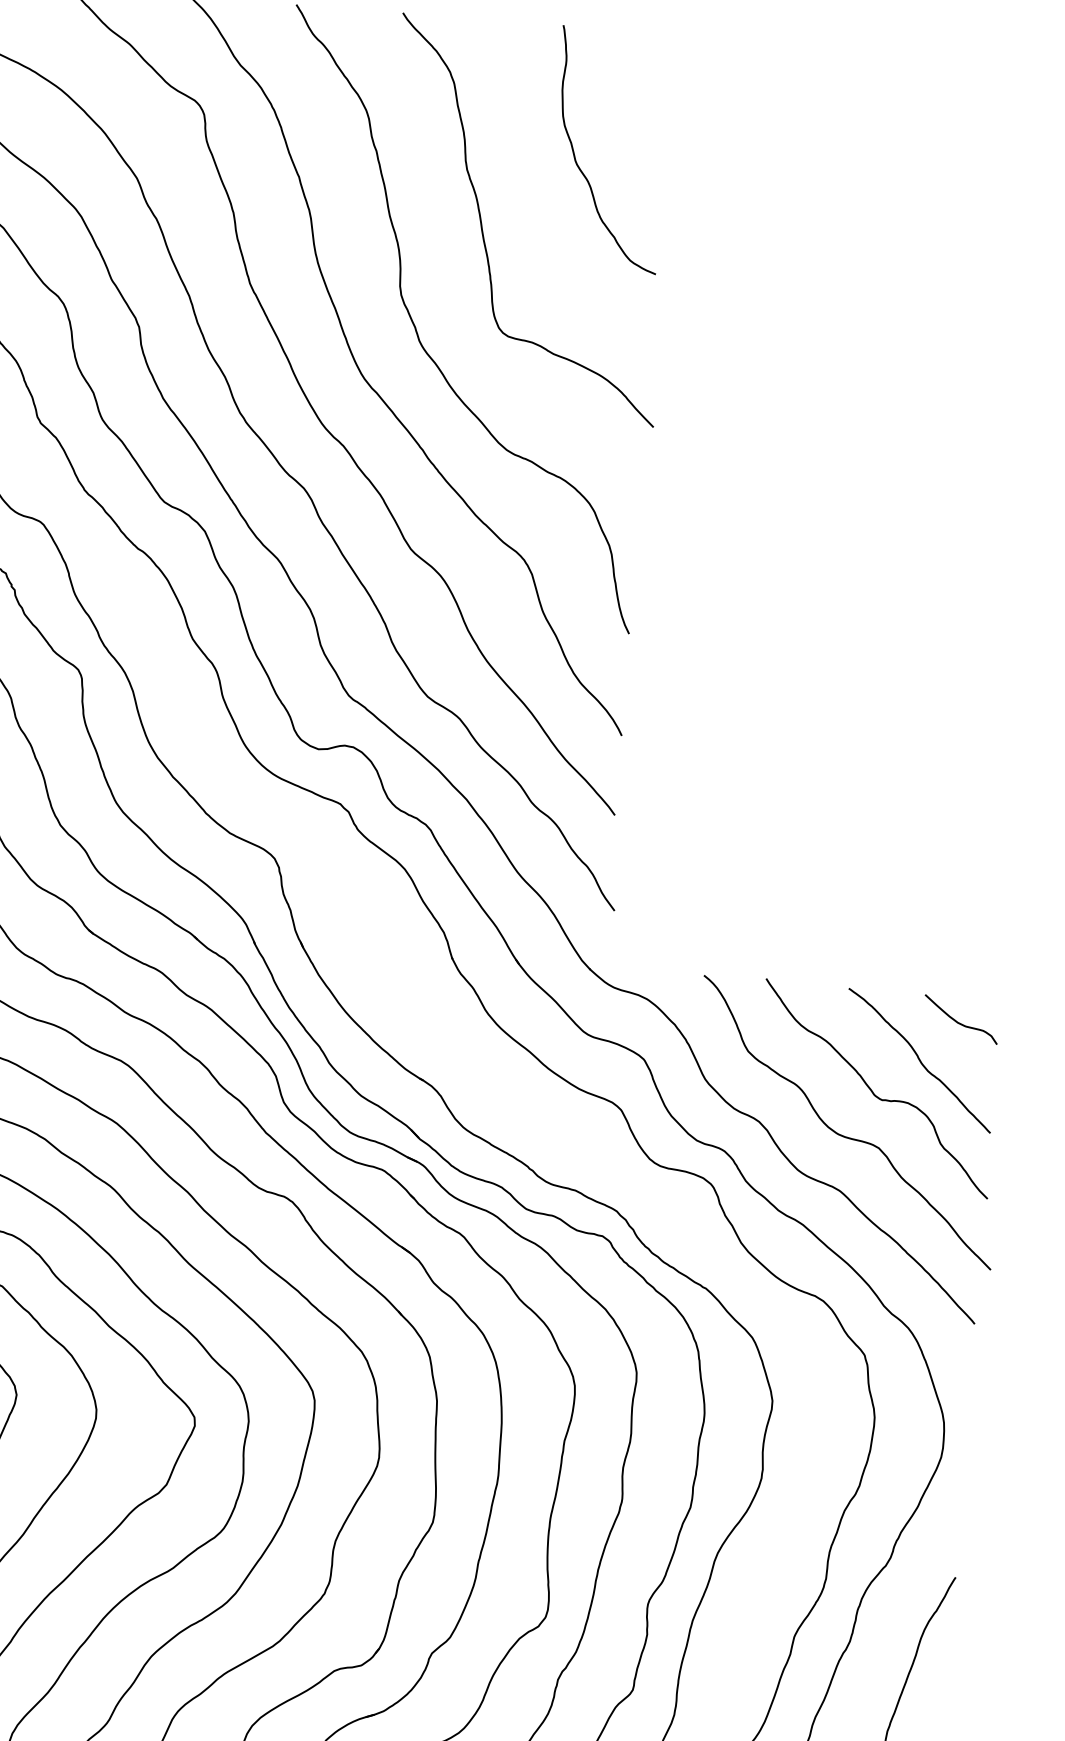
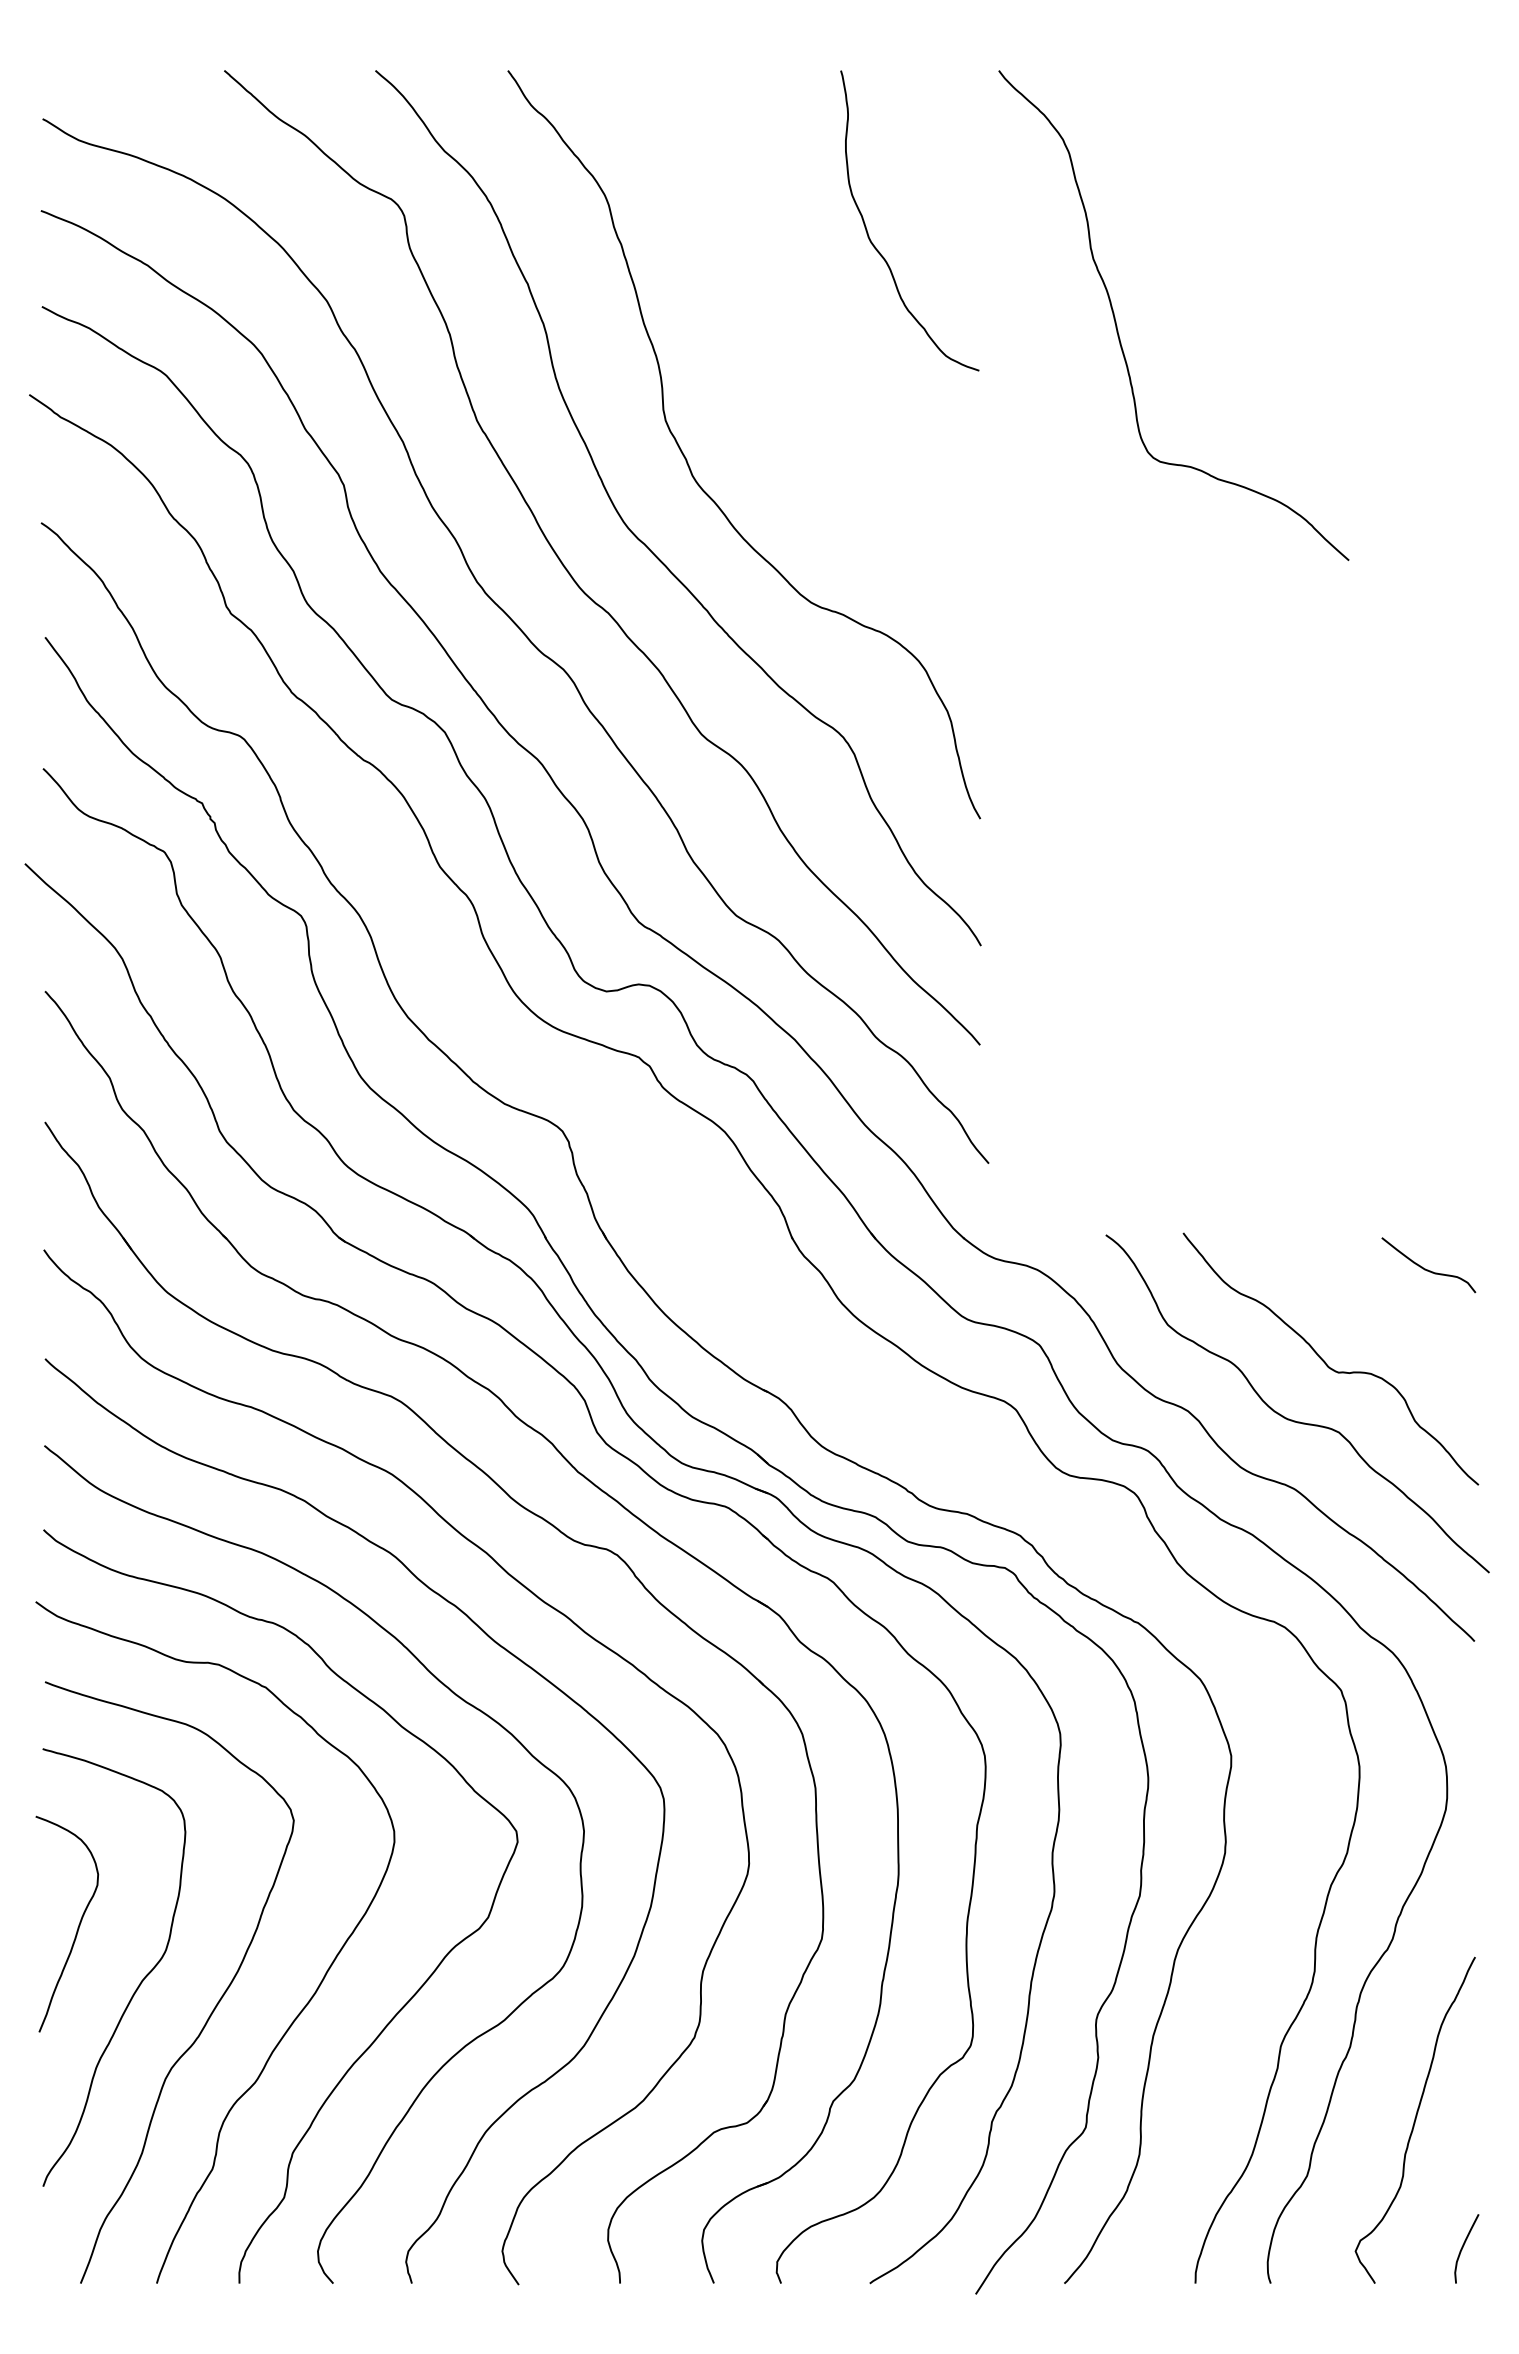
curve: (482, 224) -> (1117, 325), moved
curve: (919, 1060) -> (1381, 1319), removed

